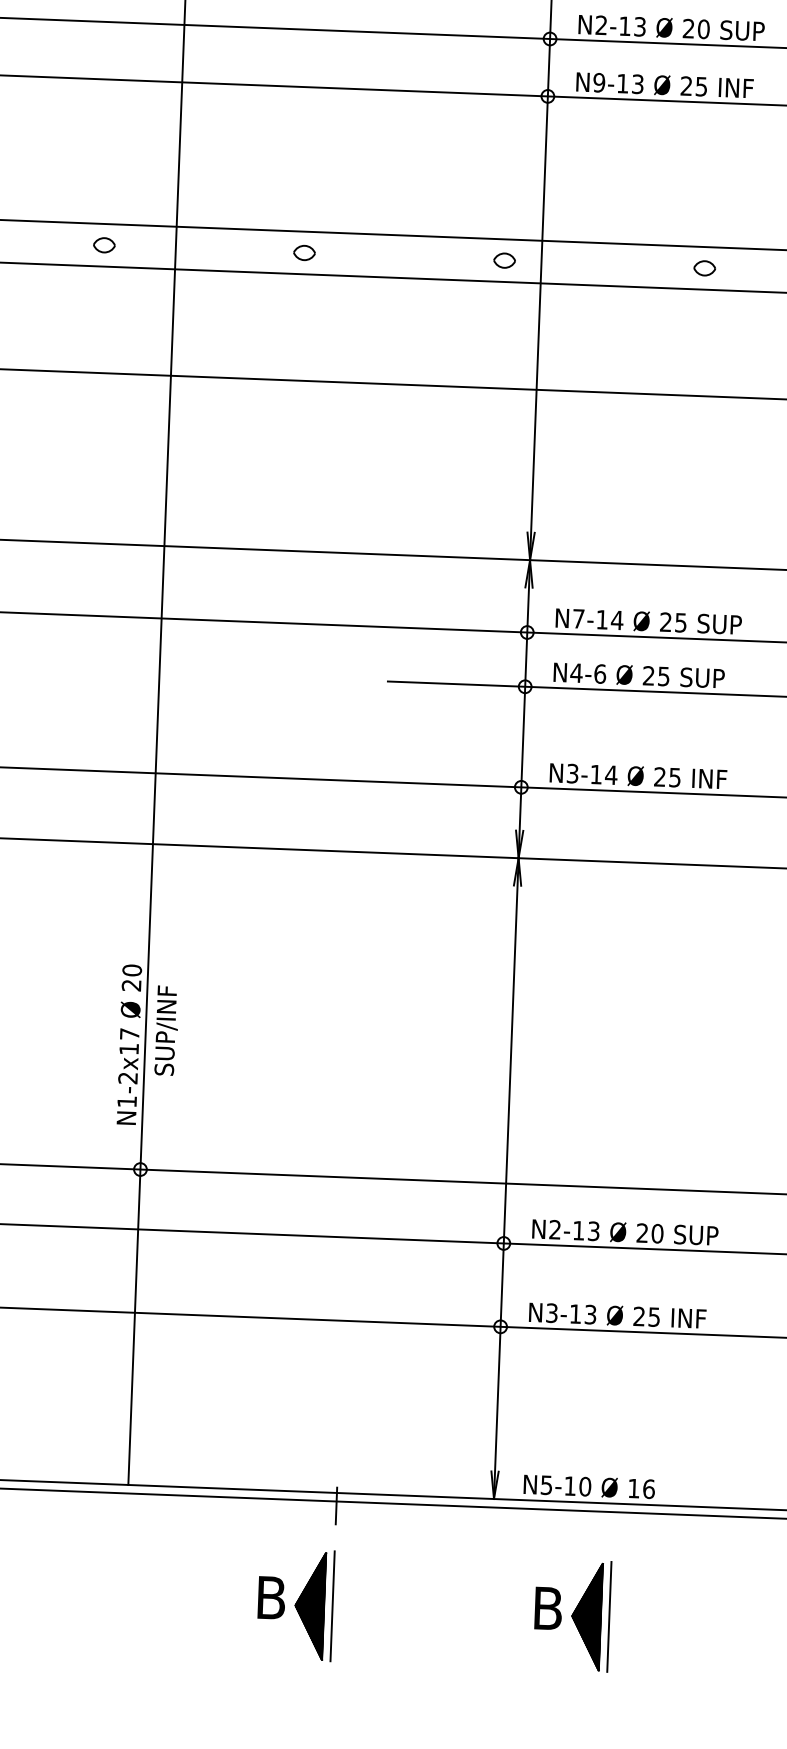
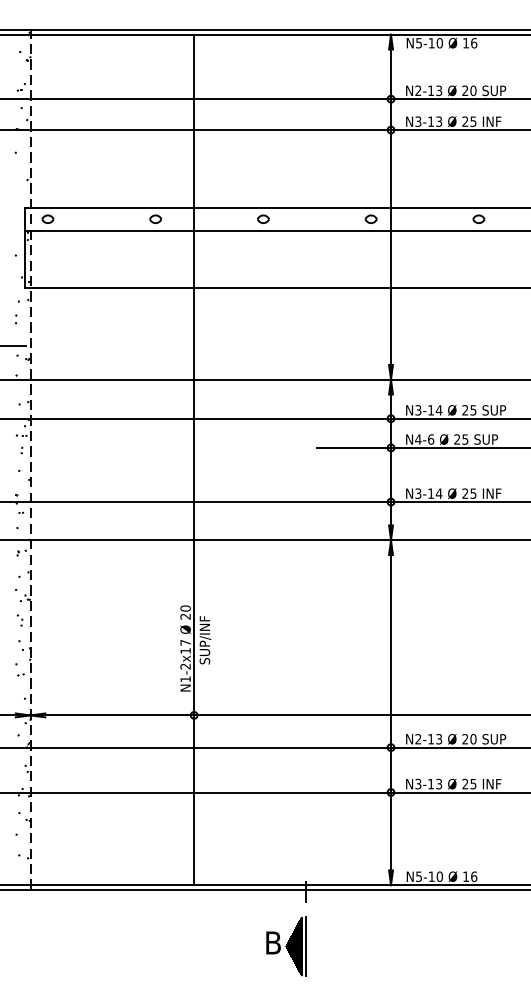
text: (599, 82) -> (418, 121), N9-13 -> N3-13
text: (578, 619) -> (418, 410), N7-14 -> N3-14
part: (572, 1616) -> (435, 946), removed

